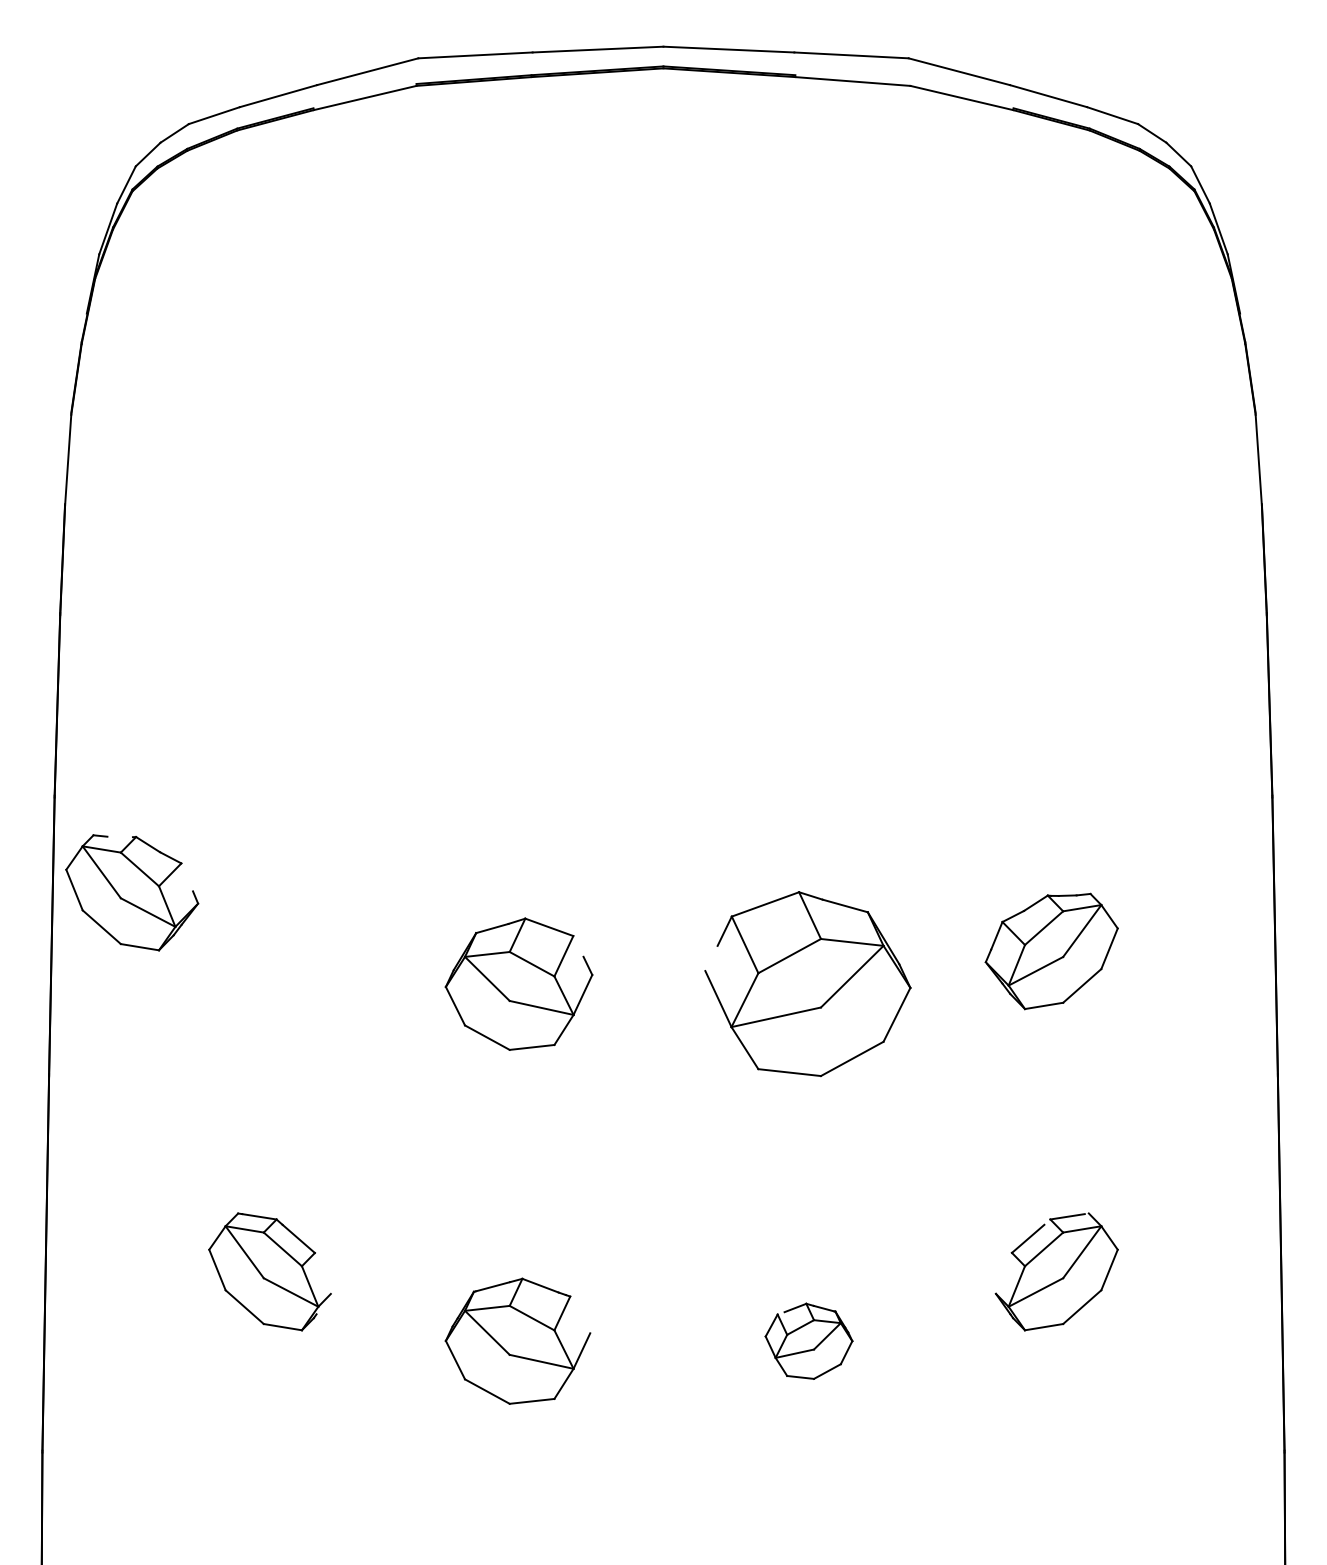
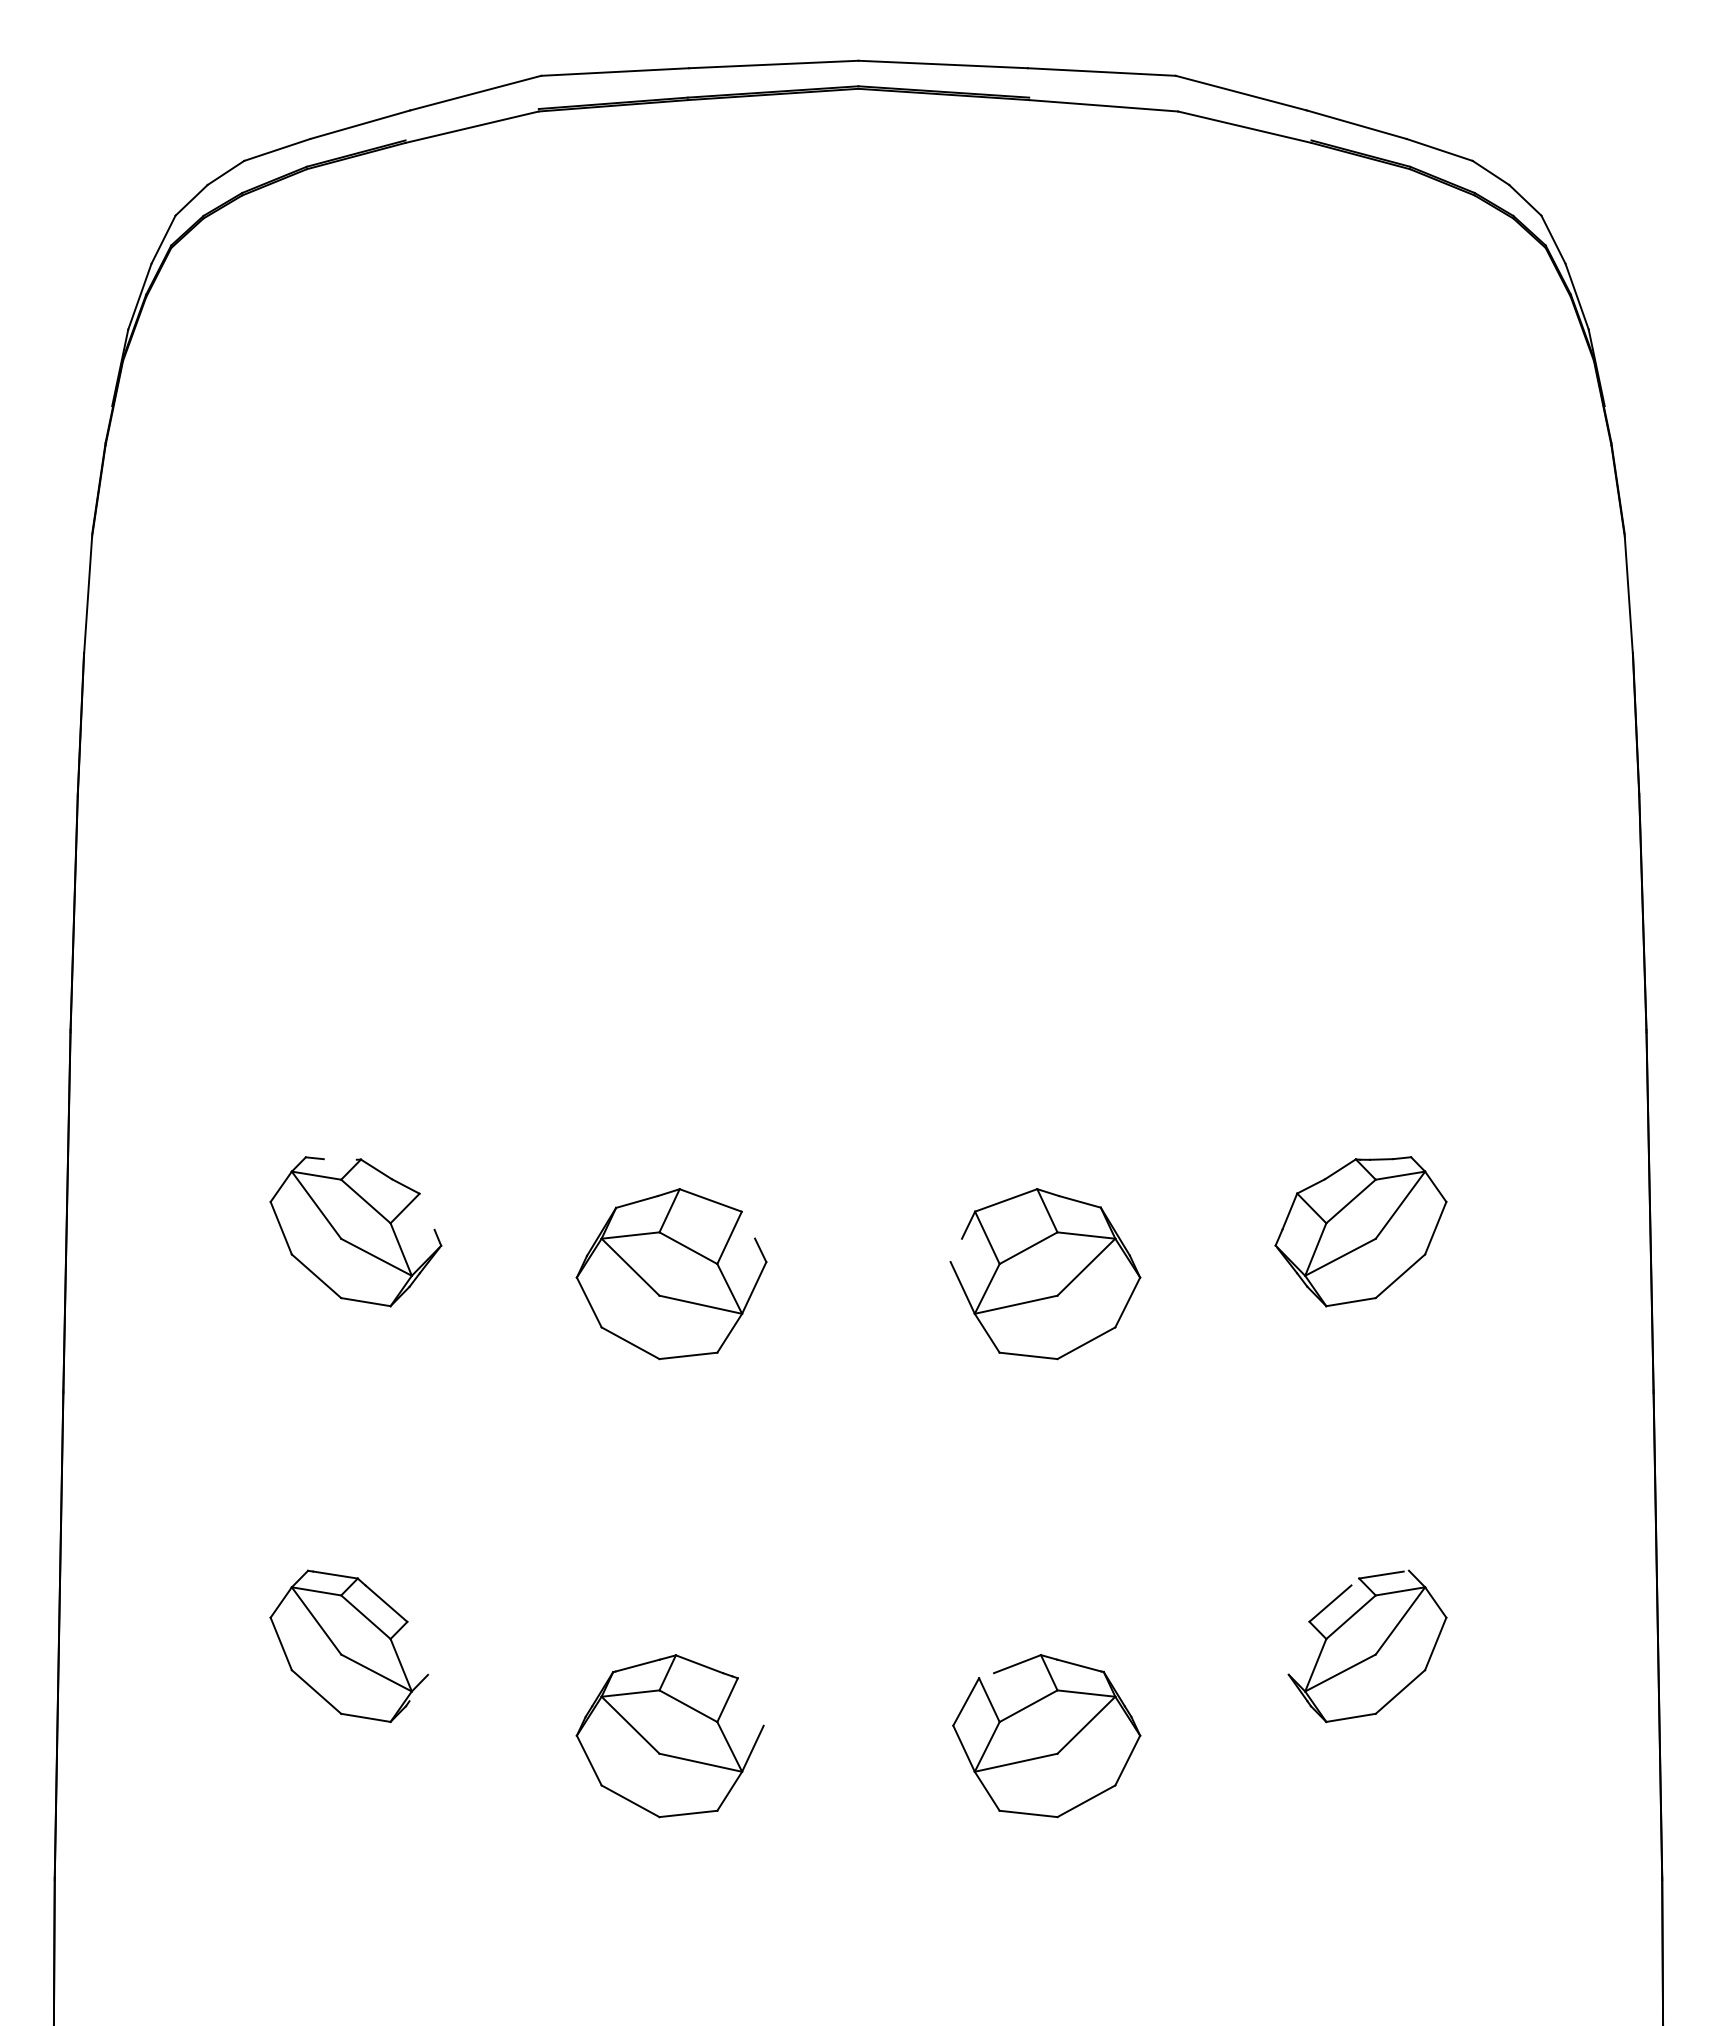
part: (131, 892) -> (355, 1231), moved
part: (807, 984) -> (1045, 1274), size x0.71
part: (808, 1341) -> (1046, 1736), size x1.67

